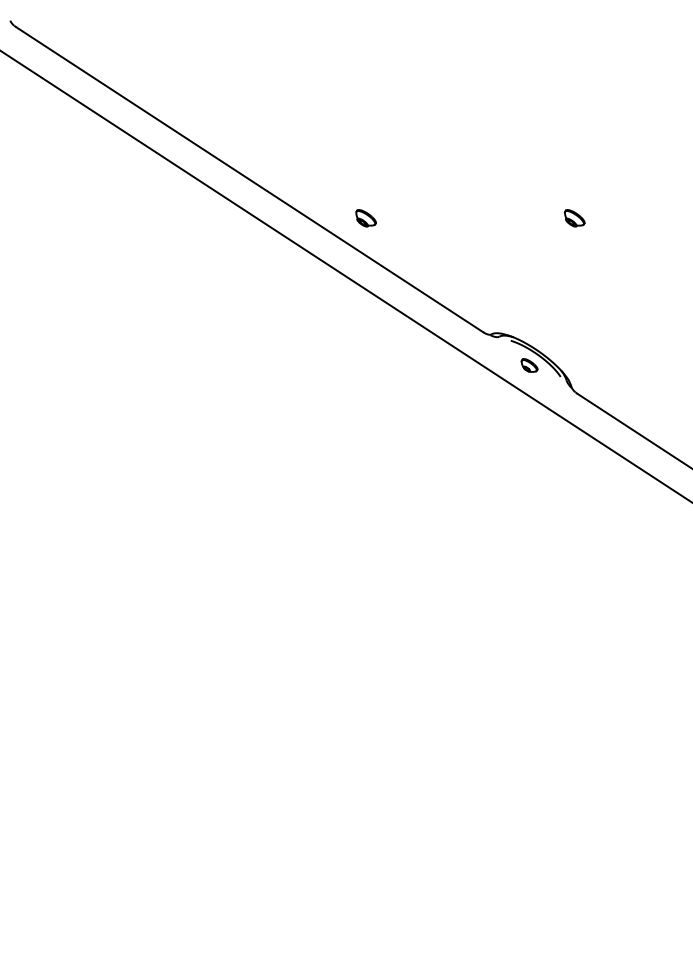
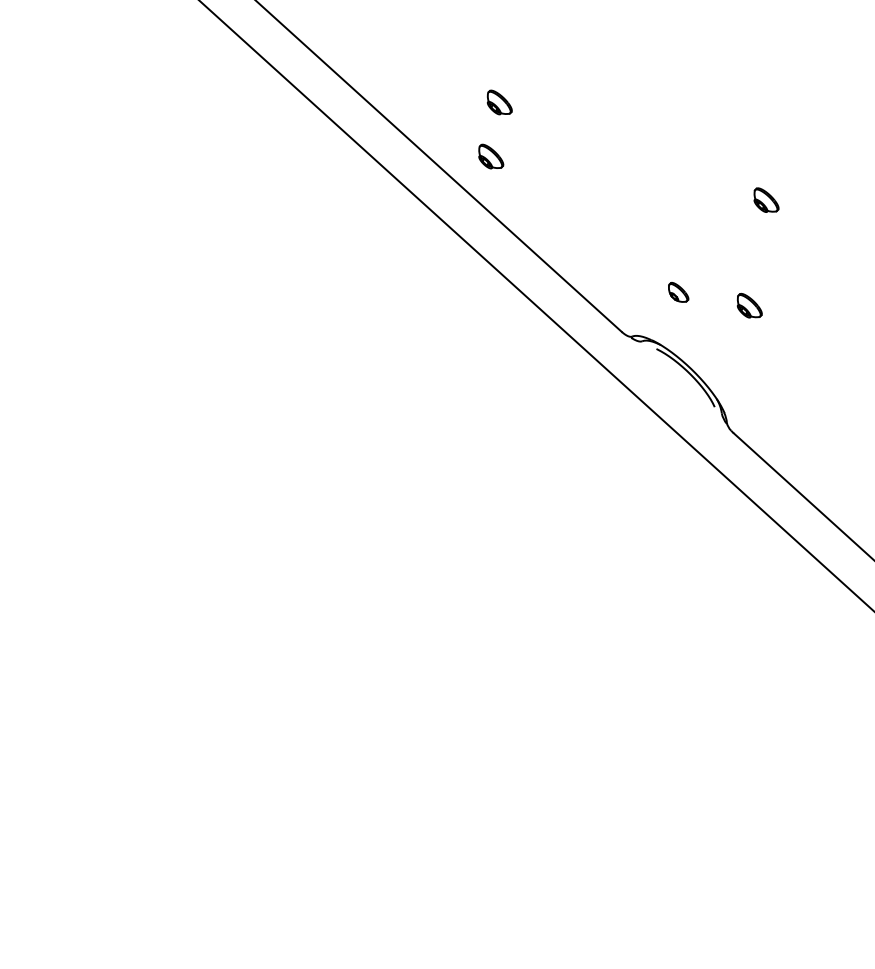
part: (365, 177) -> (498, 103), added
part: (574, 298) -> (749, 306), added
part: (529, 365) -> (678, 292), moved

